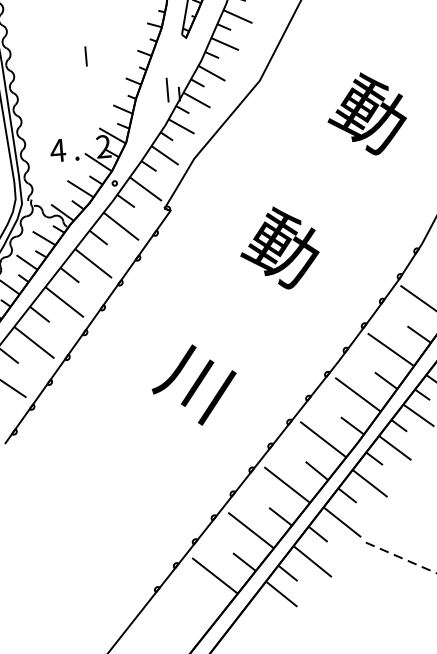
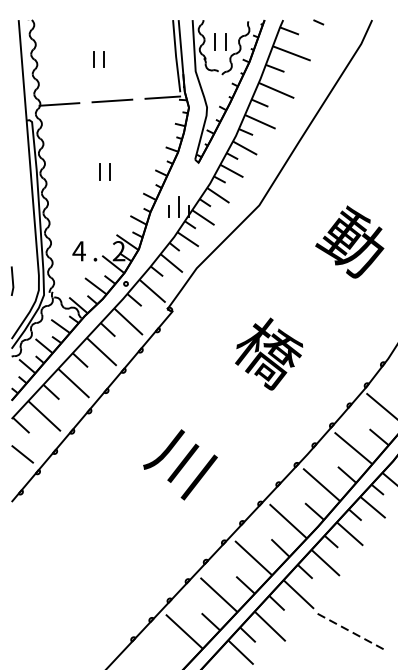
line: (73, 57) -> (99, 171), added
line: (156, 96) -> (168, 211), added
text: (282, 248) -> (266, 352), 動 -> 橋

